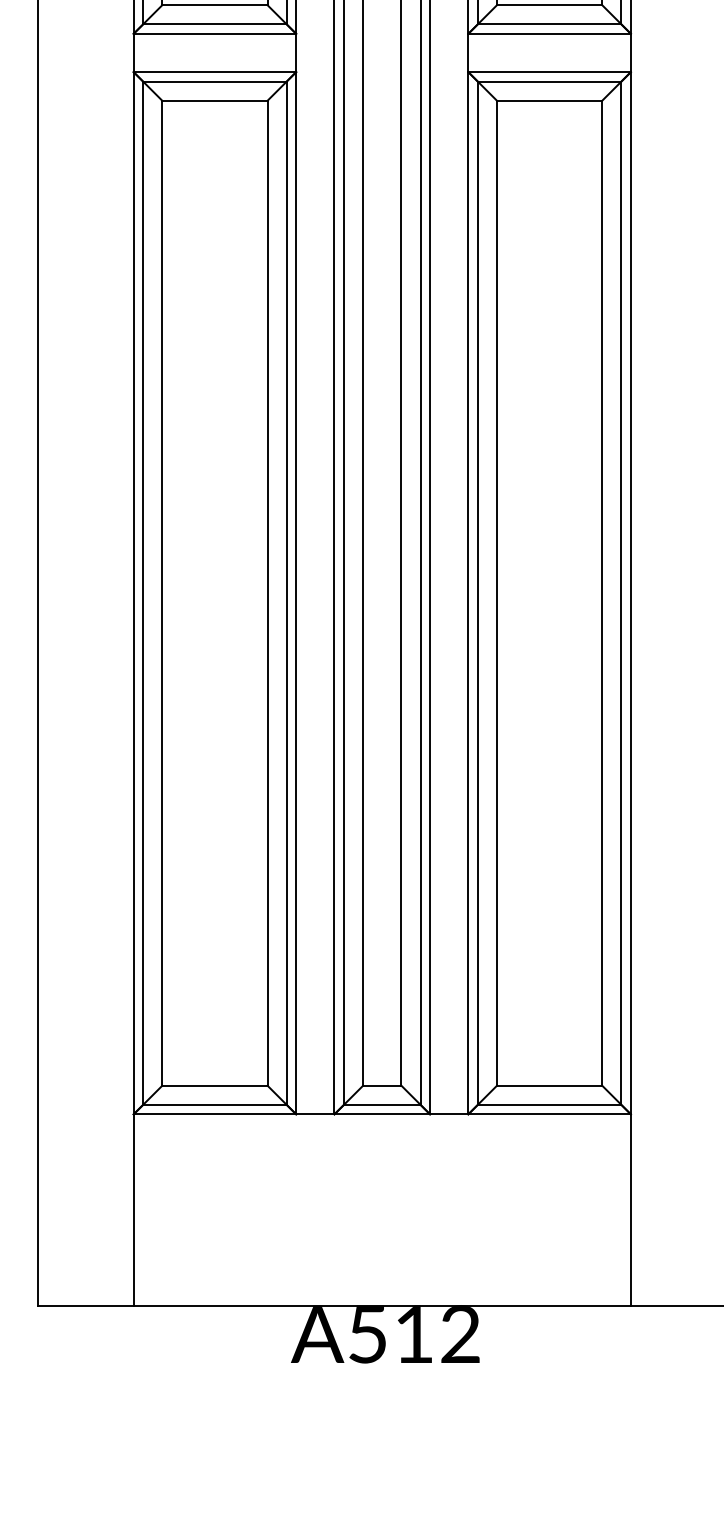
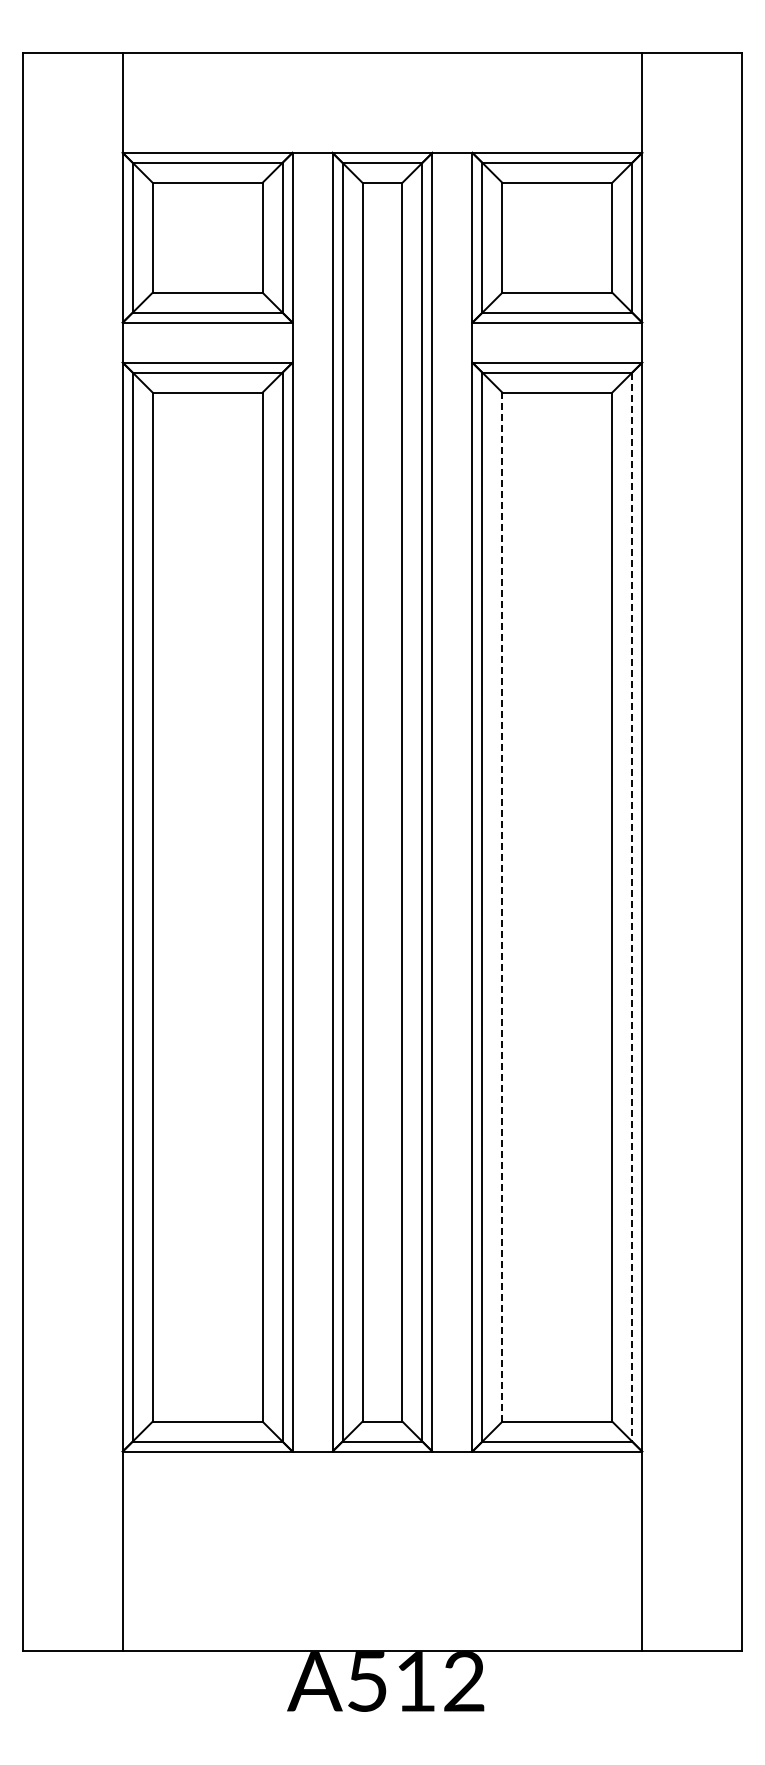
line: (497, 593) -> (502, 907), solid -> dashed
line: (621, 593) -> (632, 907), solid -> dashed

